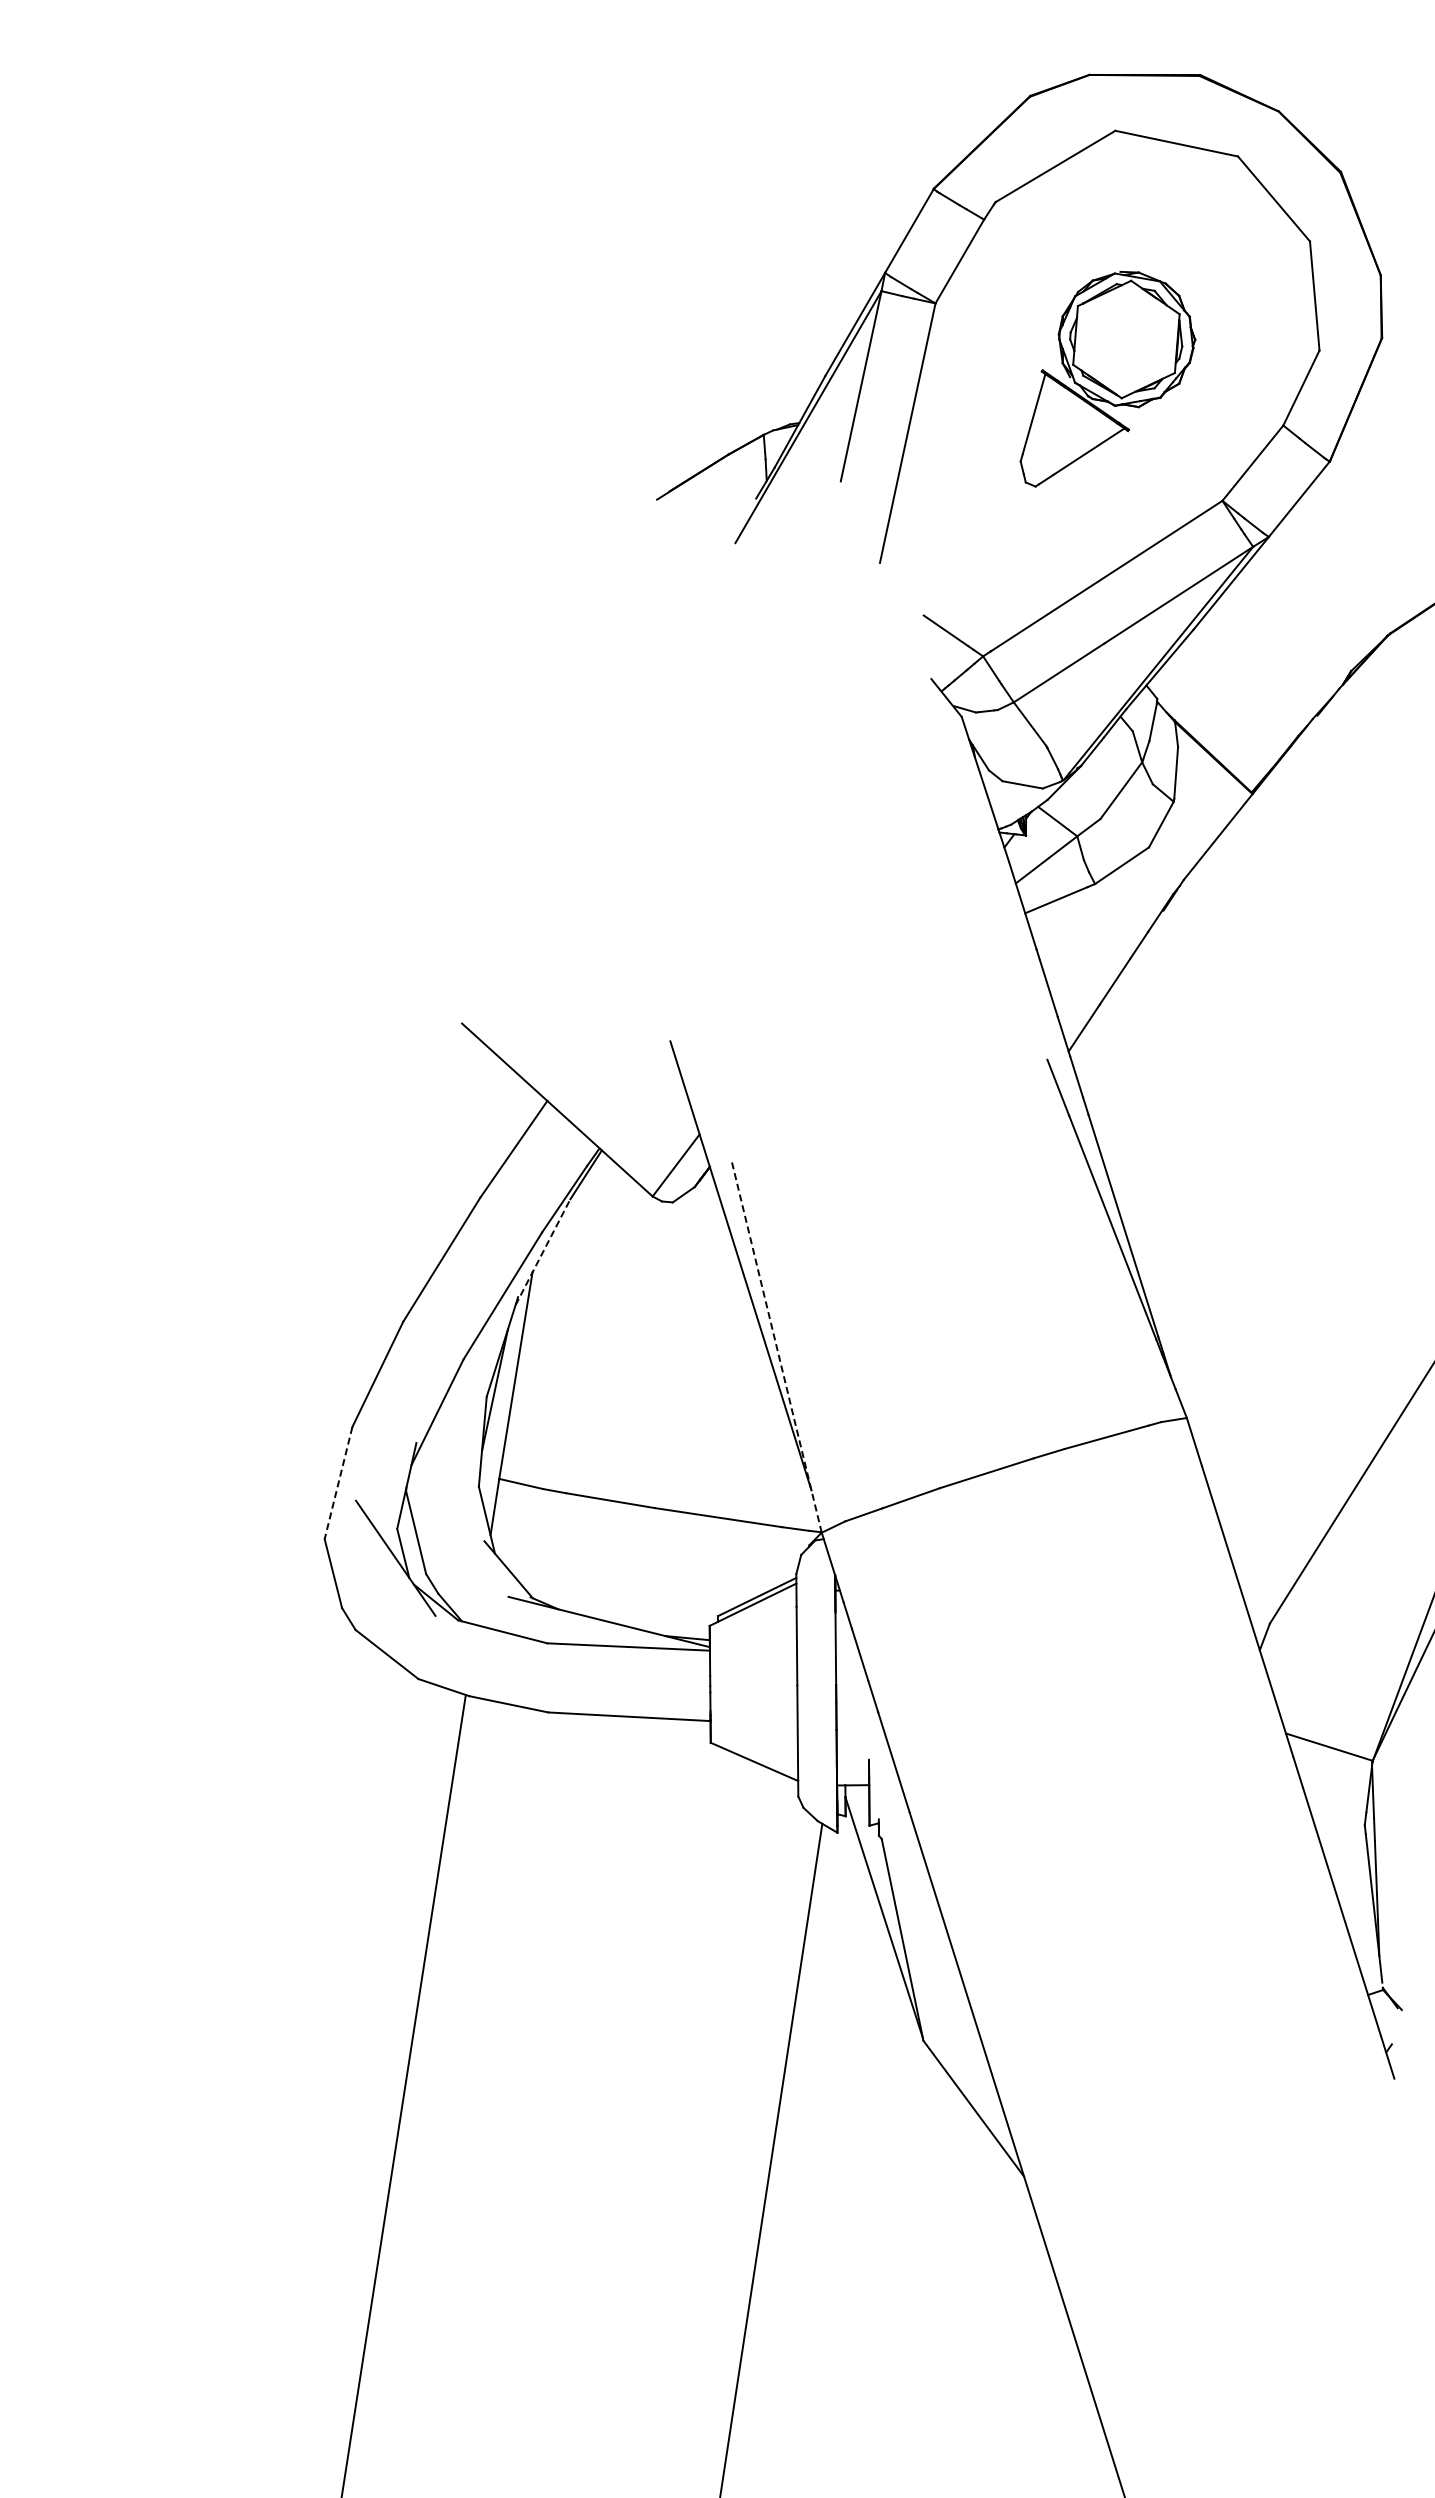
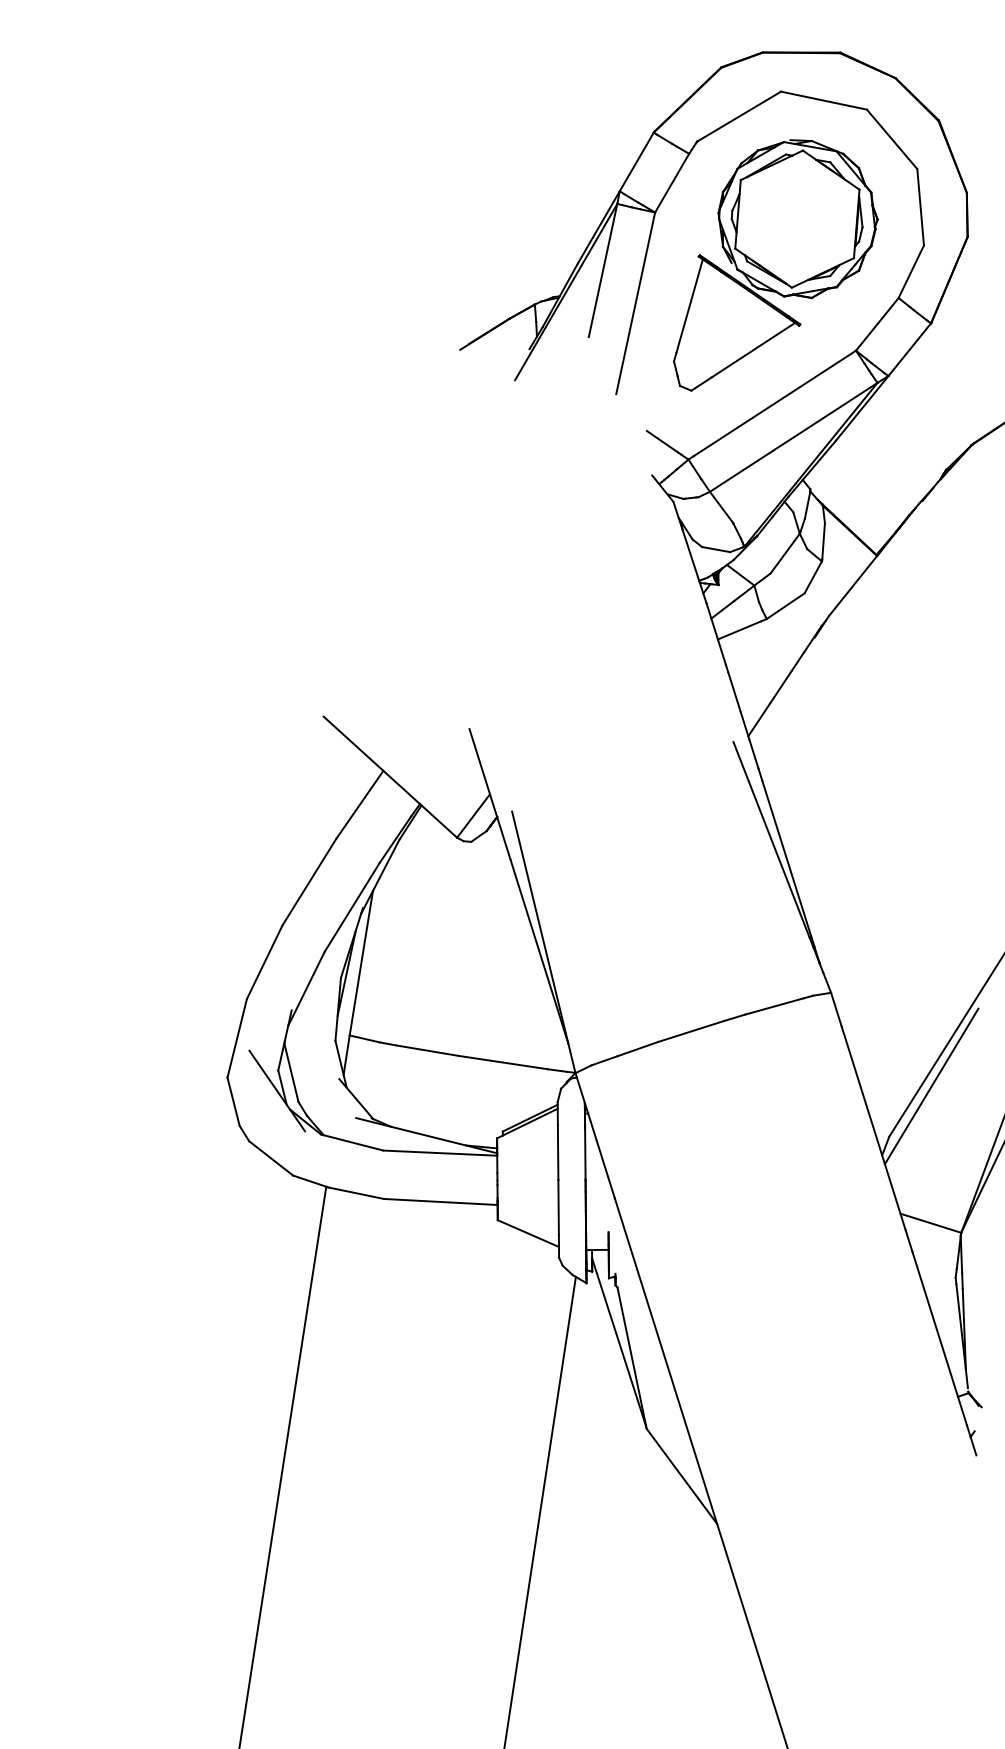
part: (1107, 379) -> (775, 265), size x1.67
line: (542, 1252) -> (379, 876), dashed -> solid
line: (776, 1345) -> (543, 942), dashed -> solid
line: (338, 1483) -> (237, 1038), dashed -> solid
line: (1330, 1551) -> (931, 1086), added

